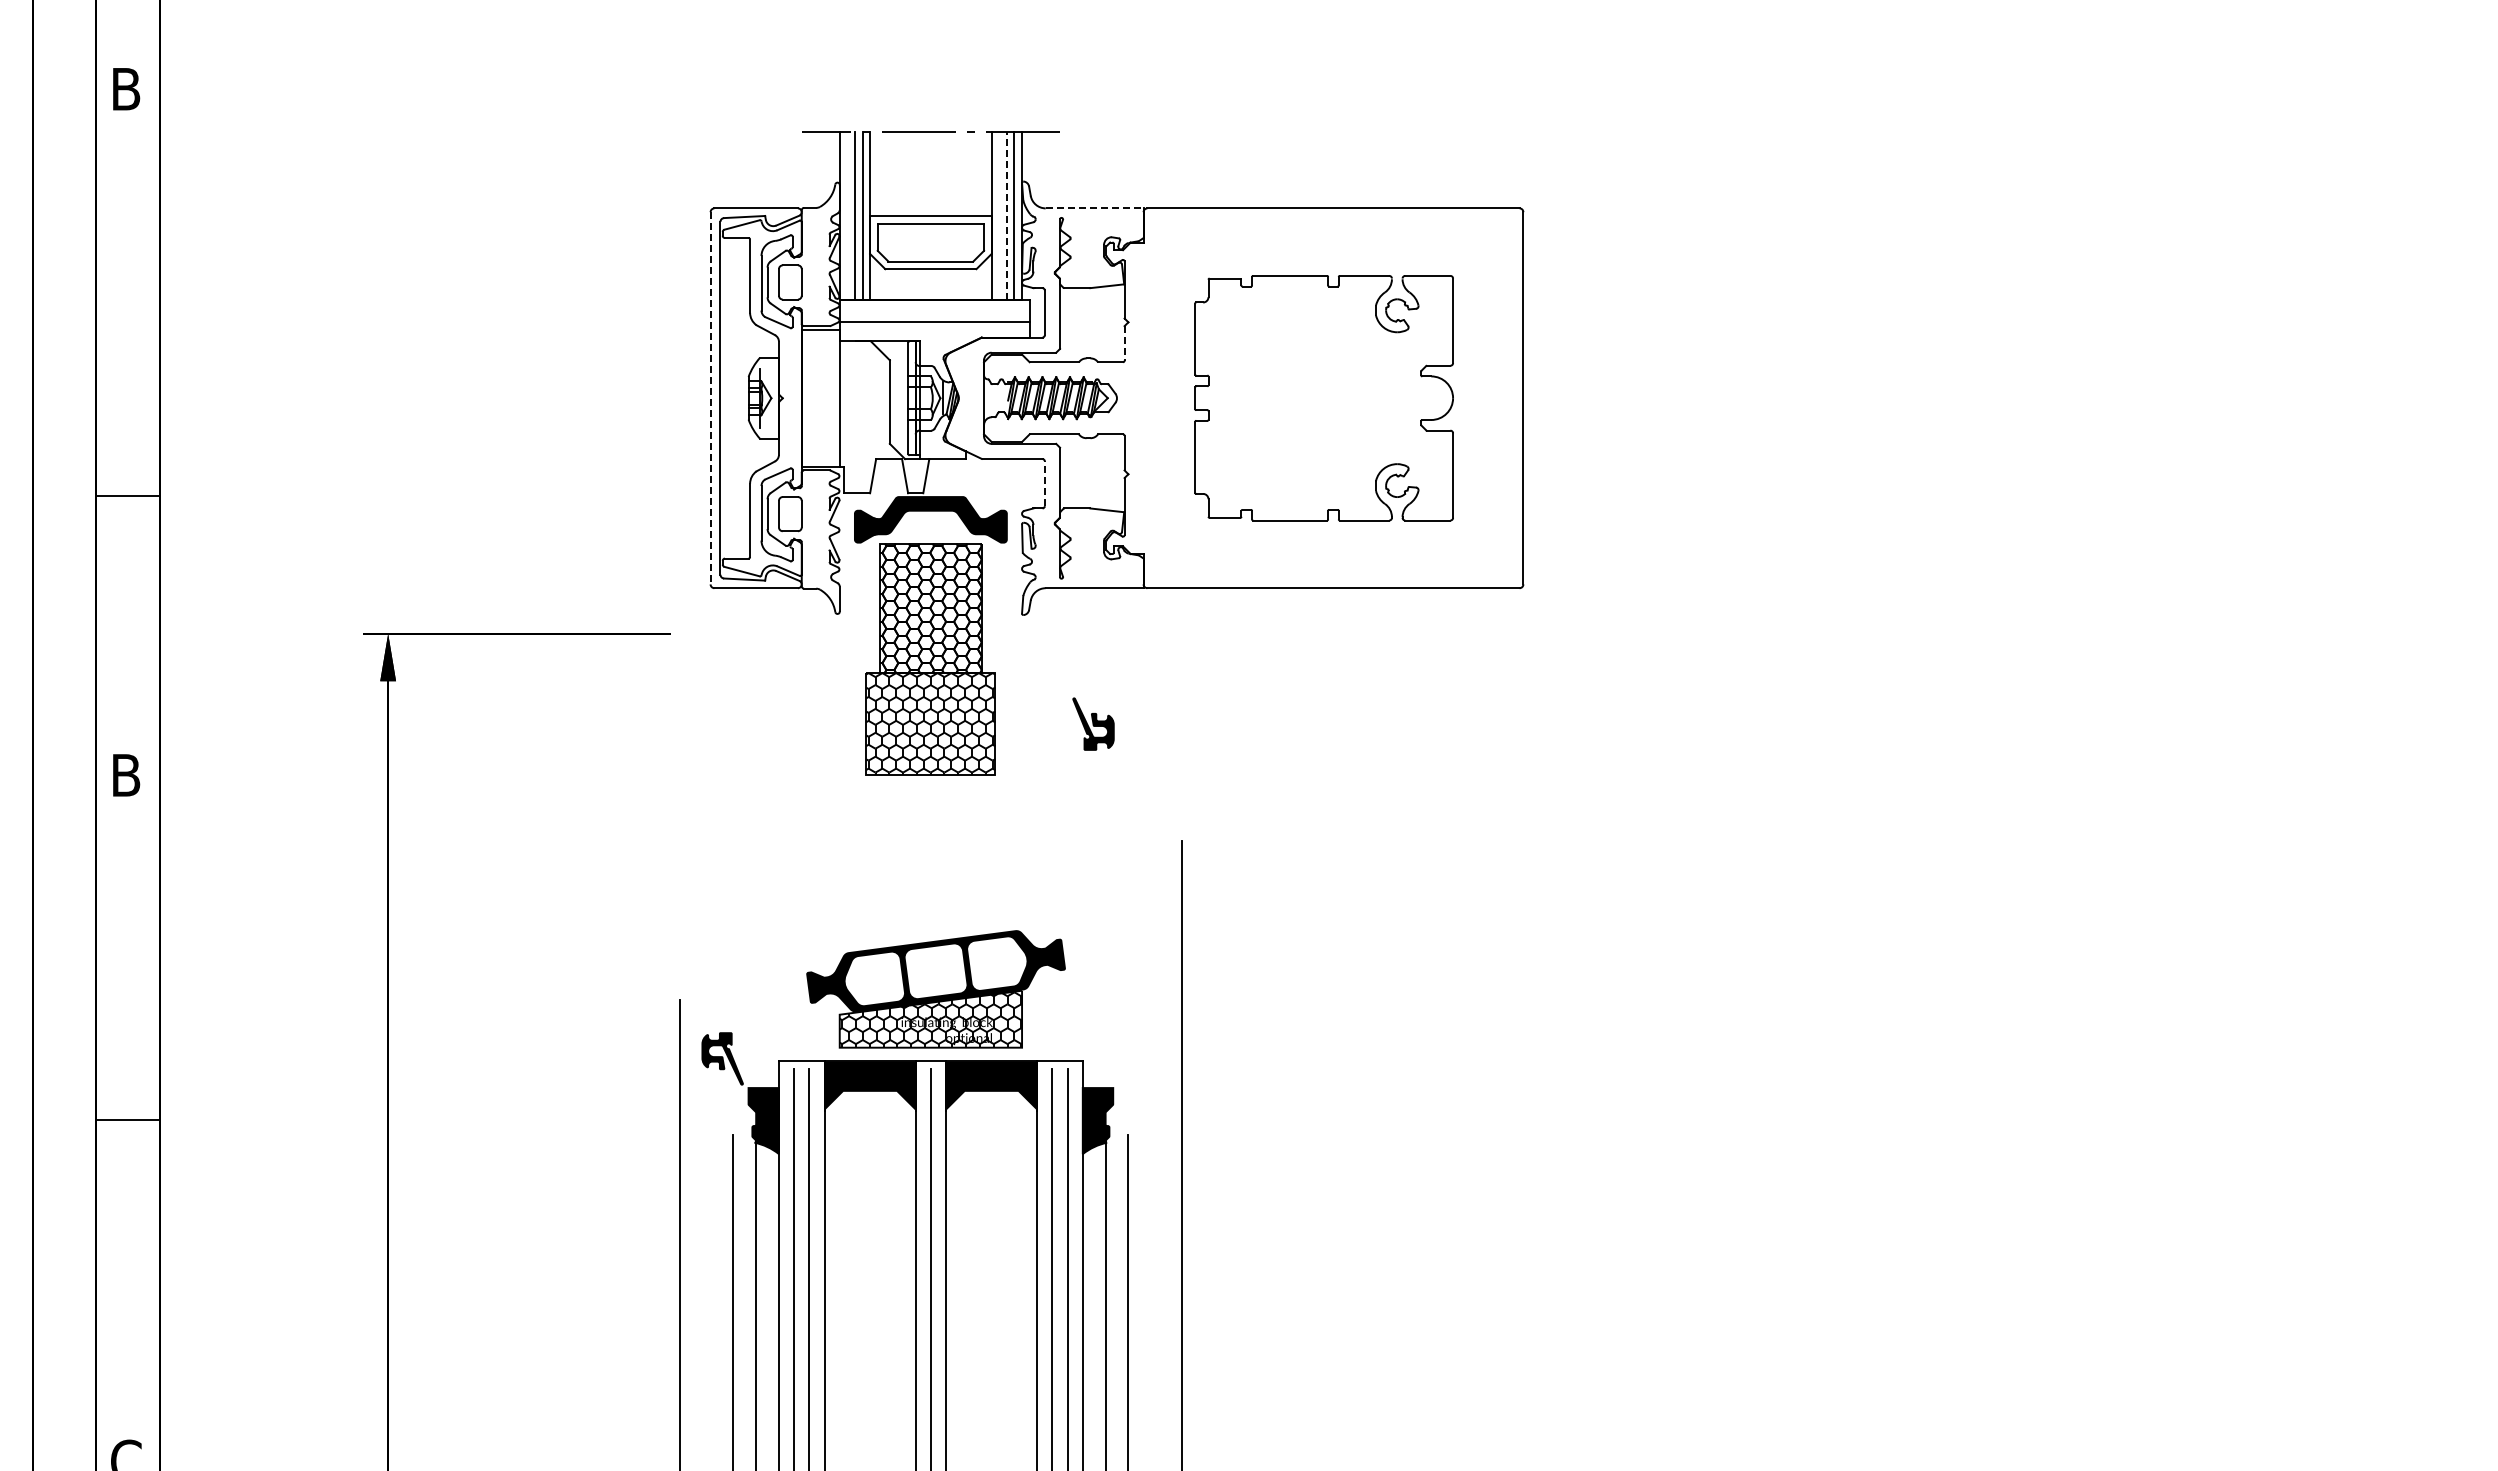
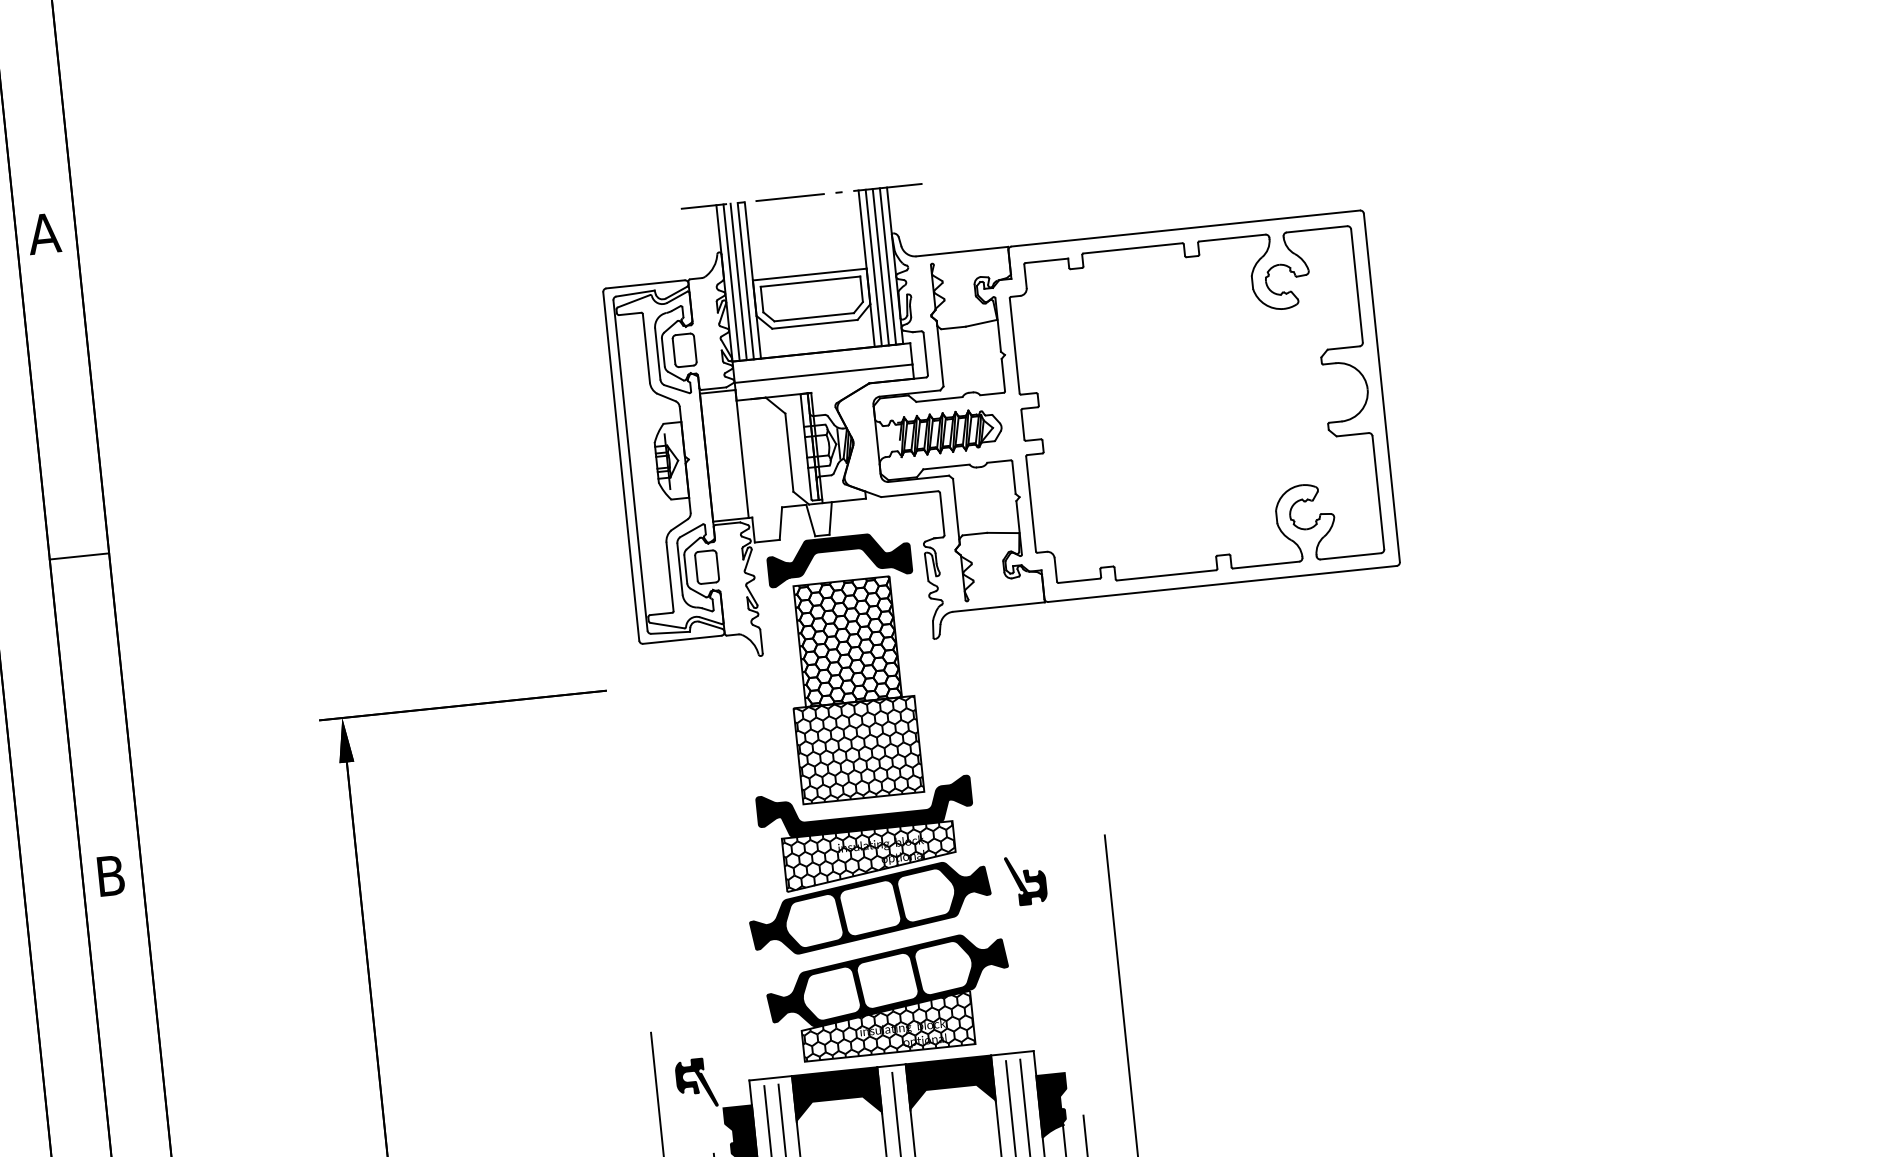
text: (125, 89) -> (43, 234), B -> A
line: (1094, 208) -> (962, 251), dashed -> solid
line: (847, 215) -> (731, 282), added
line: (999, 215) -> (873, 267), added
line: (1006, 215) -> (880, 266), dashed -> solid
line: (1124, 343) -> (1003, 375), dashed -> solid
part: (1324, 397) -> (1195, 406), size x1.43
line: (710, 398) -> (621, 466), dashed -> solid
line: (1044, 483) -> (941, 513), dashed -> solid
line: (127, 496) -> (79, 556), moved
part: (1093, 723) -> (1026, 879), moved
part: (925, 847) -> (865, 866), added

